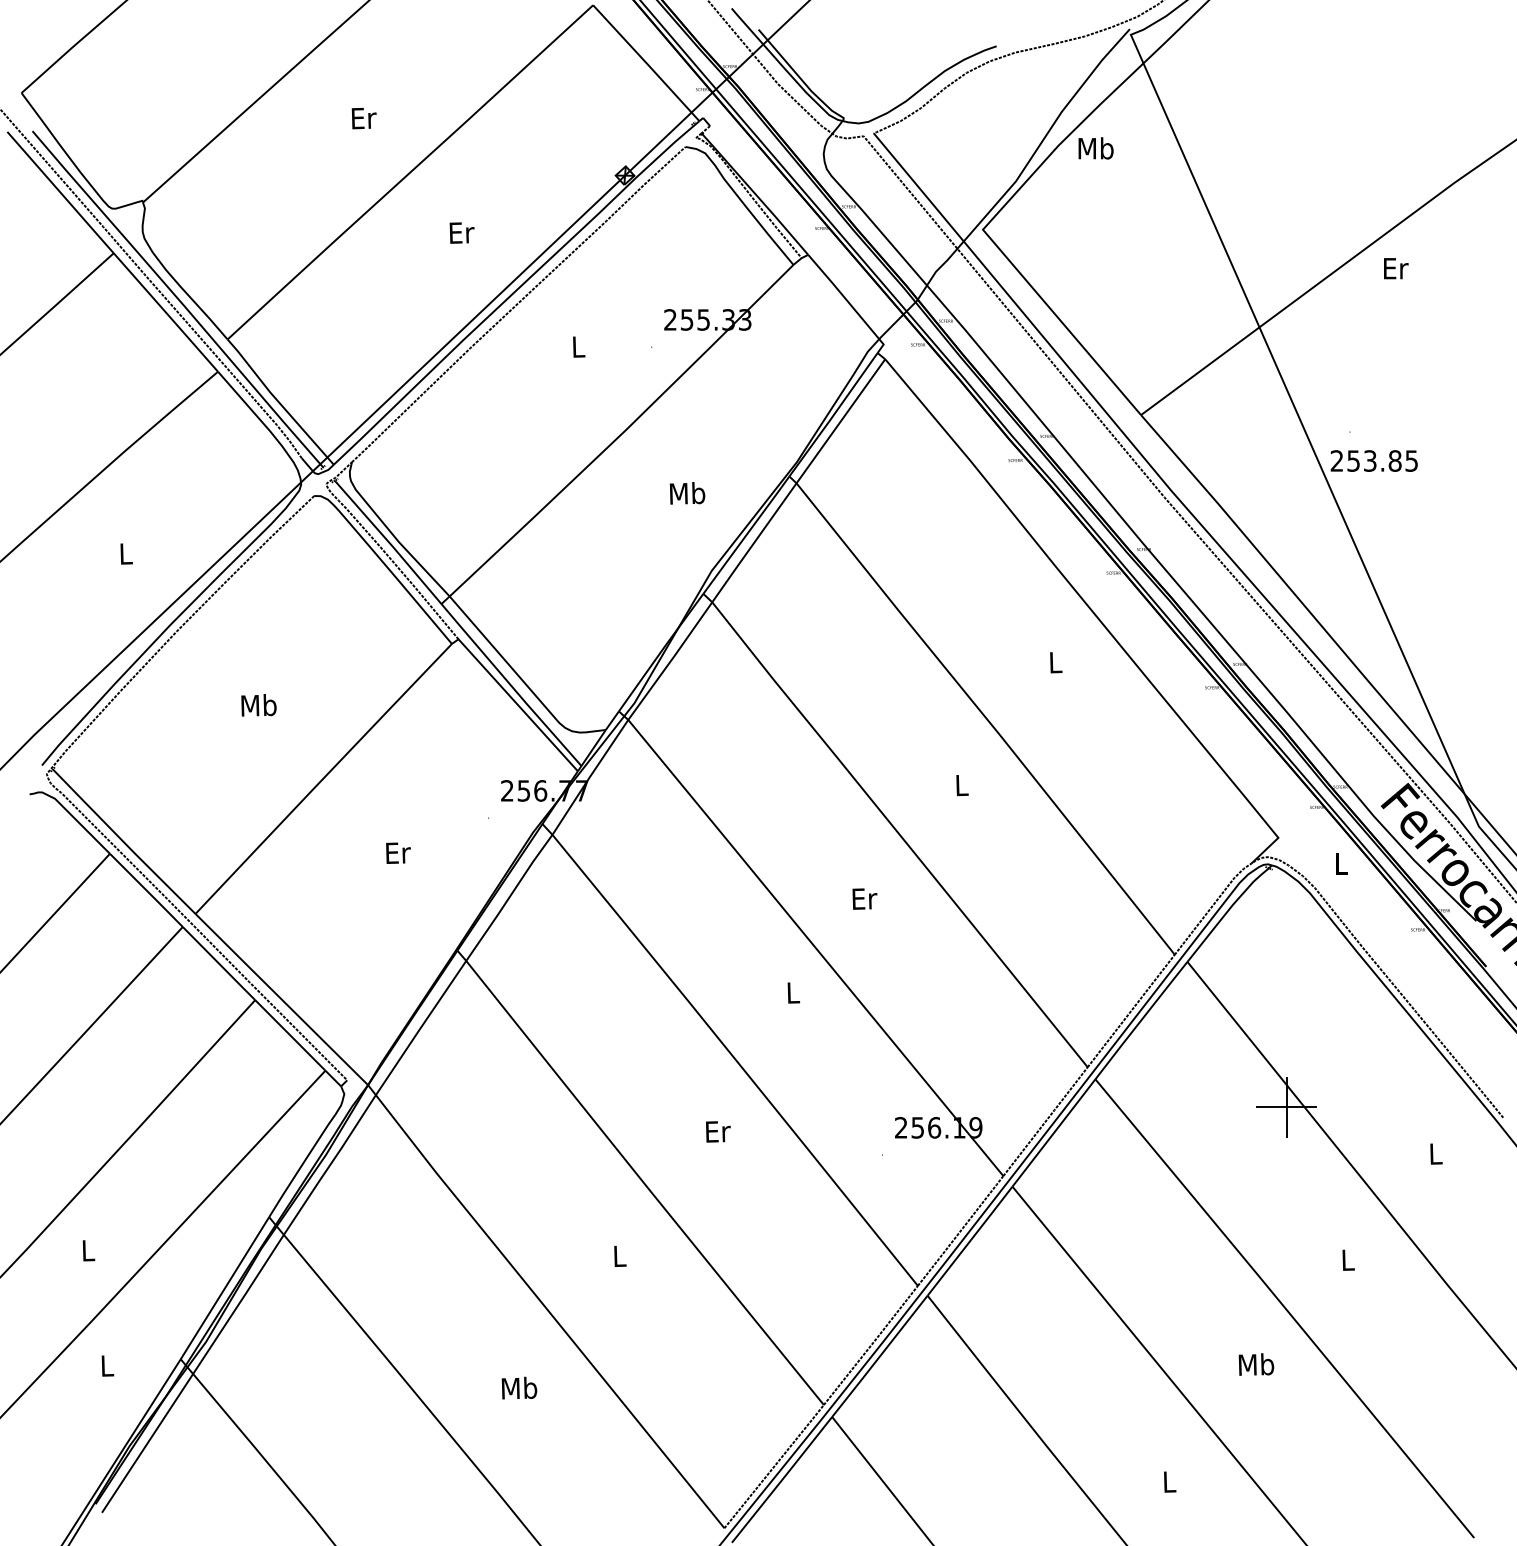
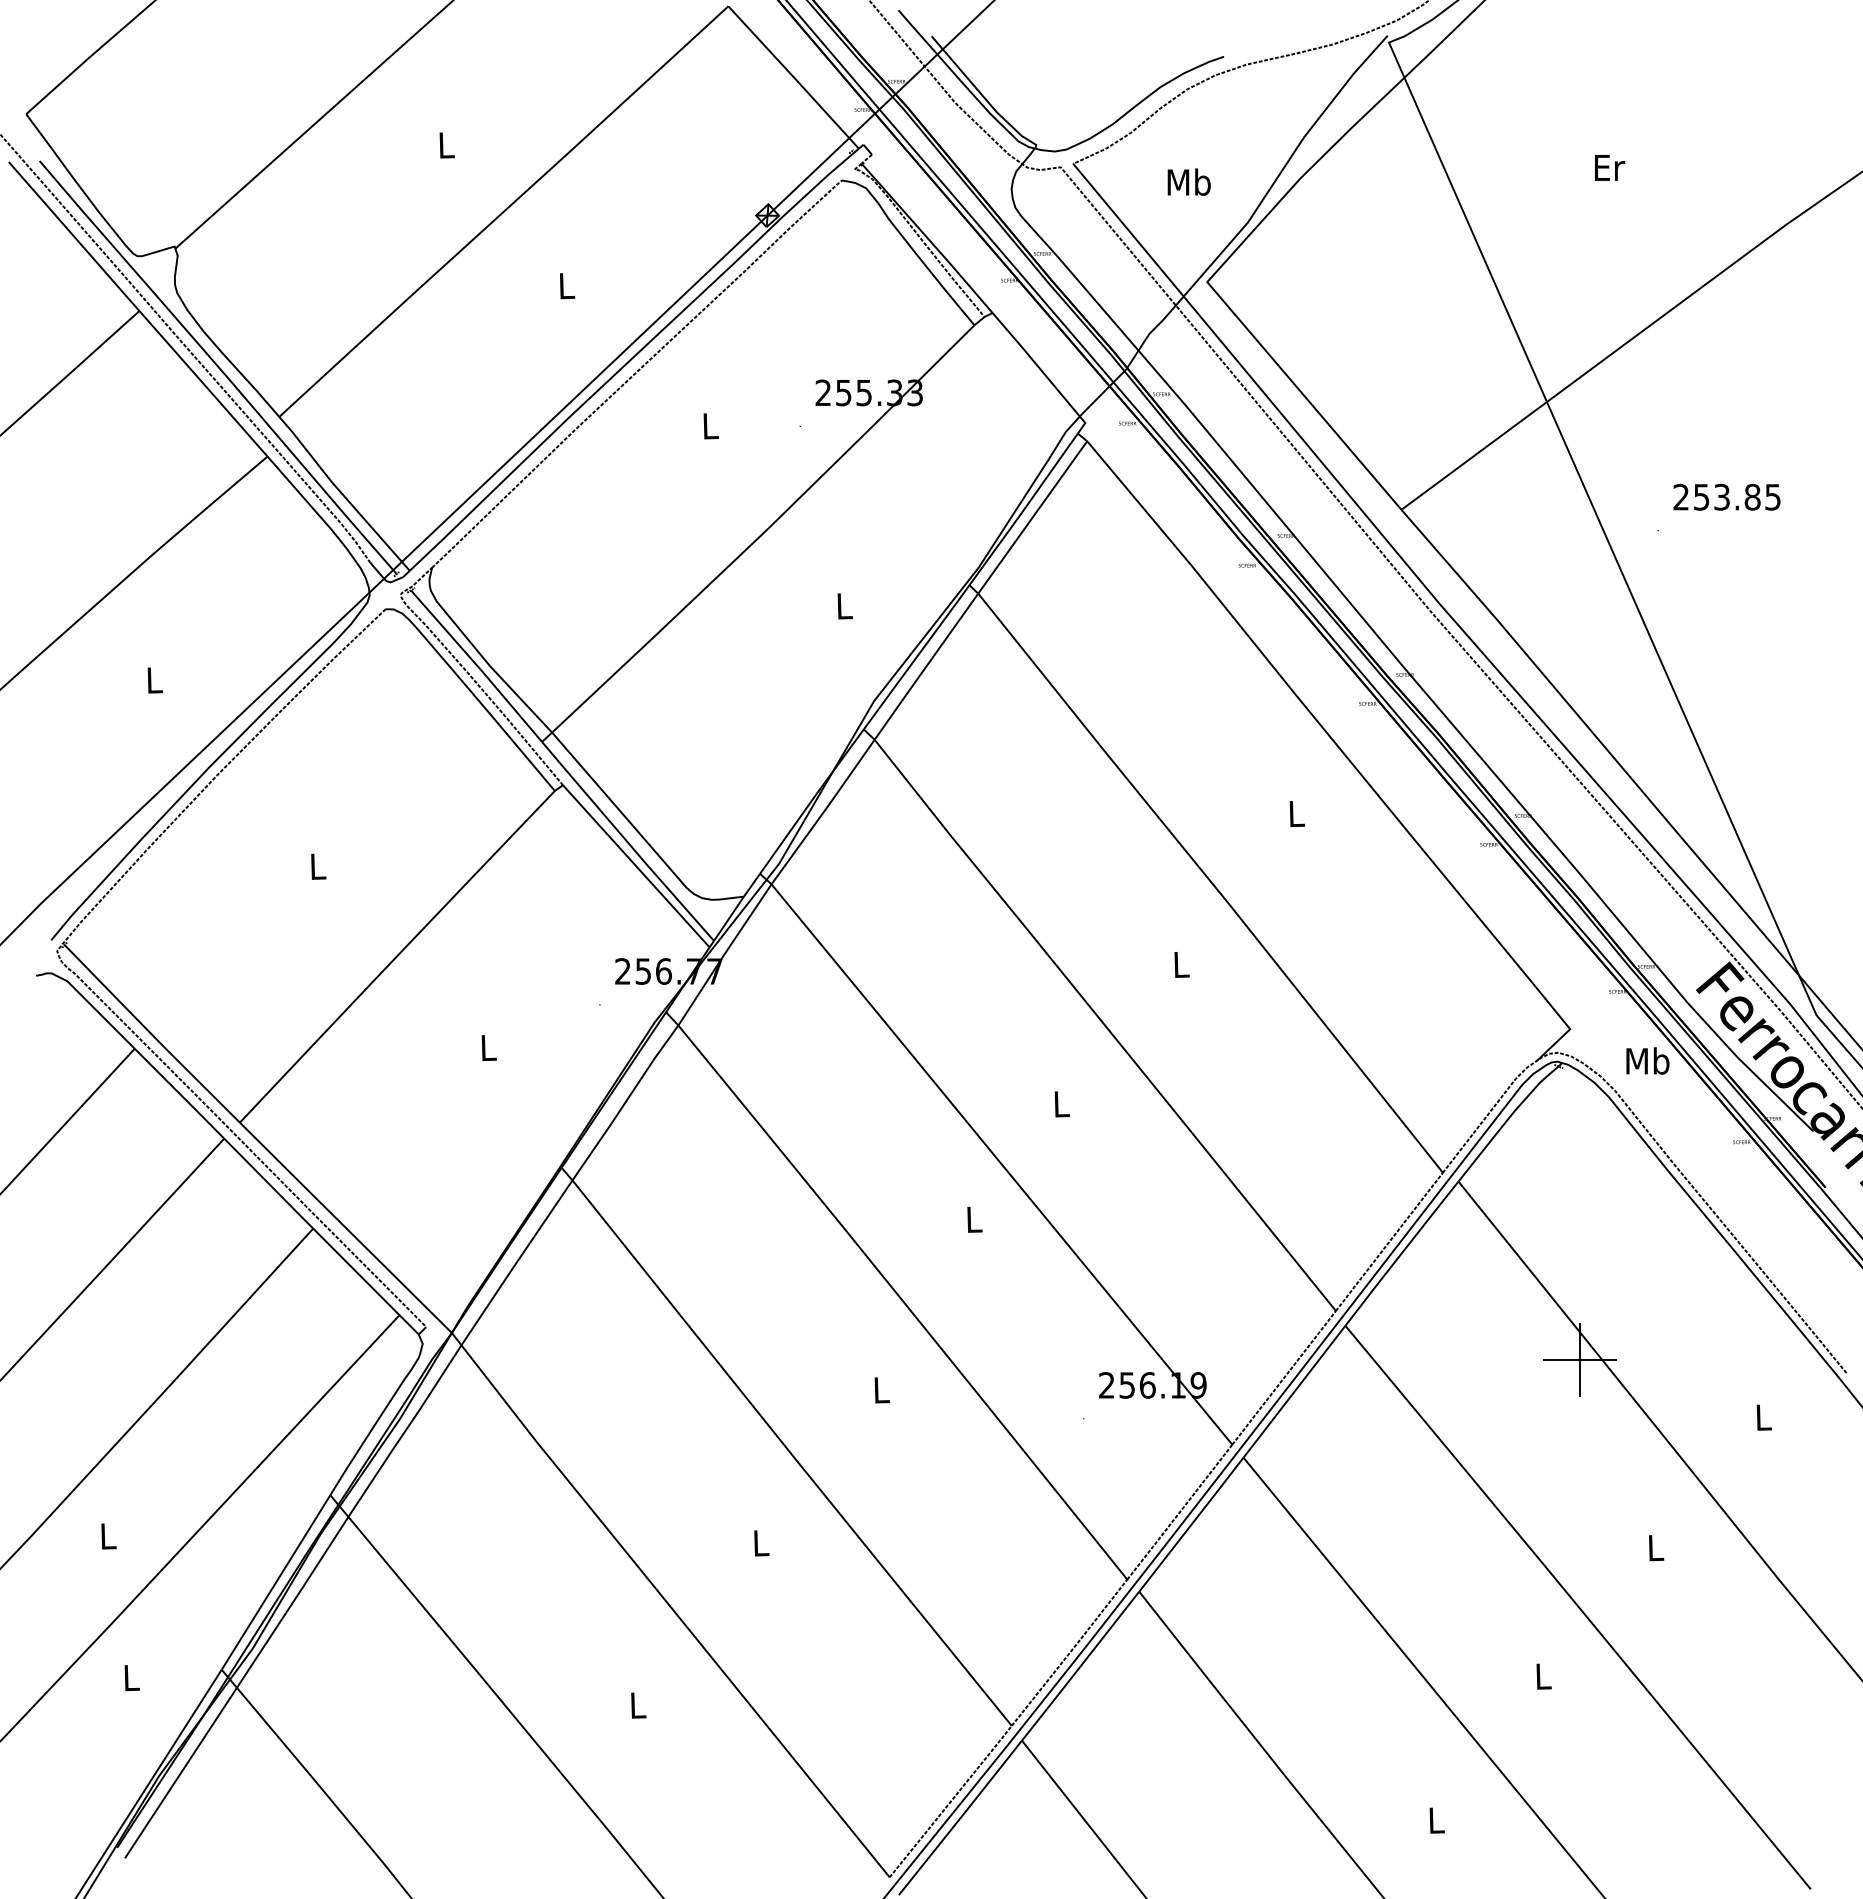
text: (363, 118) -> (446, 145), Er -> L
text: (1095, 147) -> (1188, 181), moved
text: (462, 233) -> (567, 286), Er -> L
text: (1396, 268) -> (1610, 167), moved
text: (1373, 460) -> (1726, 496), moved
text: (687, 492) -> (844, 605), Mb -> L
text: (258, 705) -> (317, 866), Mb -> L
text: (398, 853) -> (489, 1048), Er -> L
text: (1341, 863) -> (1647, 1060), L -> Mb
text: (865, 899) -> (1062, 1104), Er -> L
text: (718, 1131) -> (882, 1390), Er -> L
text: (1255, 1364) -> (1542, 1676), Mb -> L
text: (519, 1388) -> (637, 1705), Mb -> L

